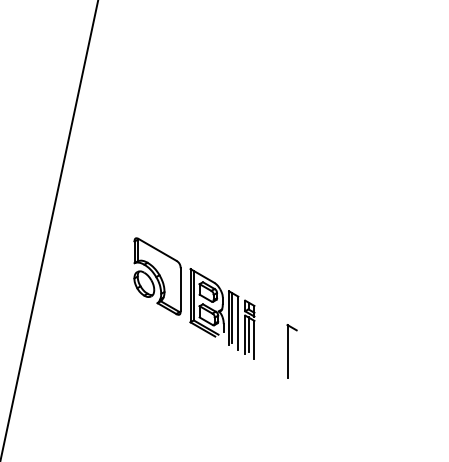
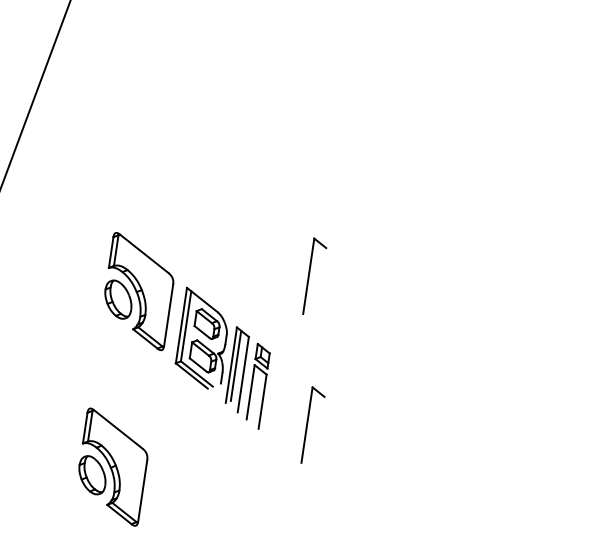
part: (277, 248) -> (314, 276), added
line: (248, 334) -> (255, 392), removed
part: (157, 400) -> (112, 467), added

